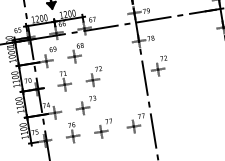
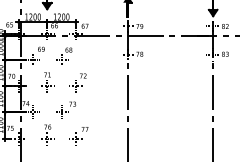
part: (159, 65) -> (143, 82), removed
part: (136, 124) -> (111, 136), removed

